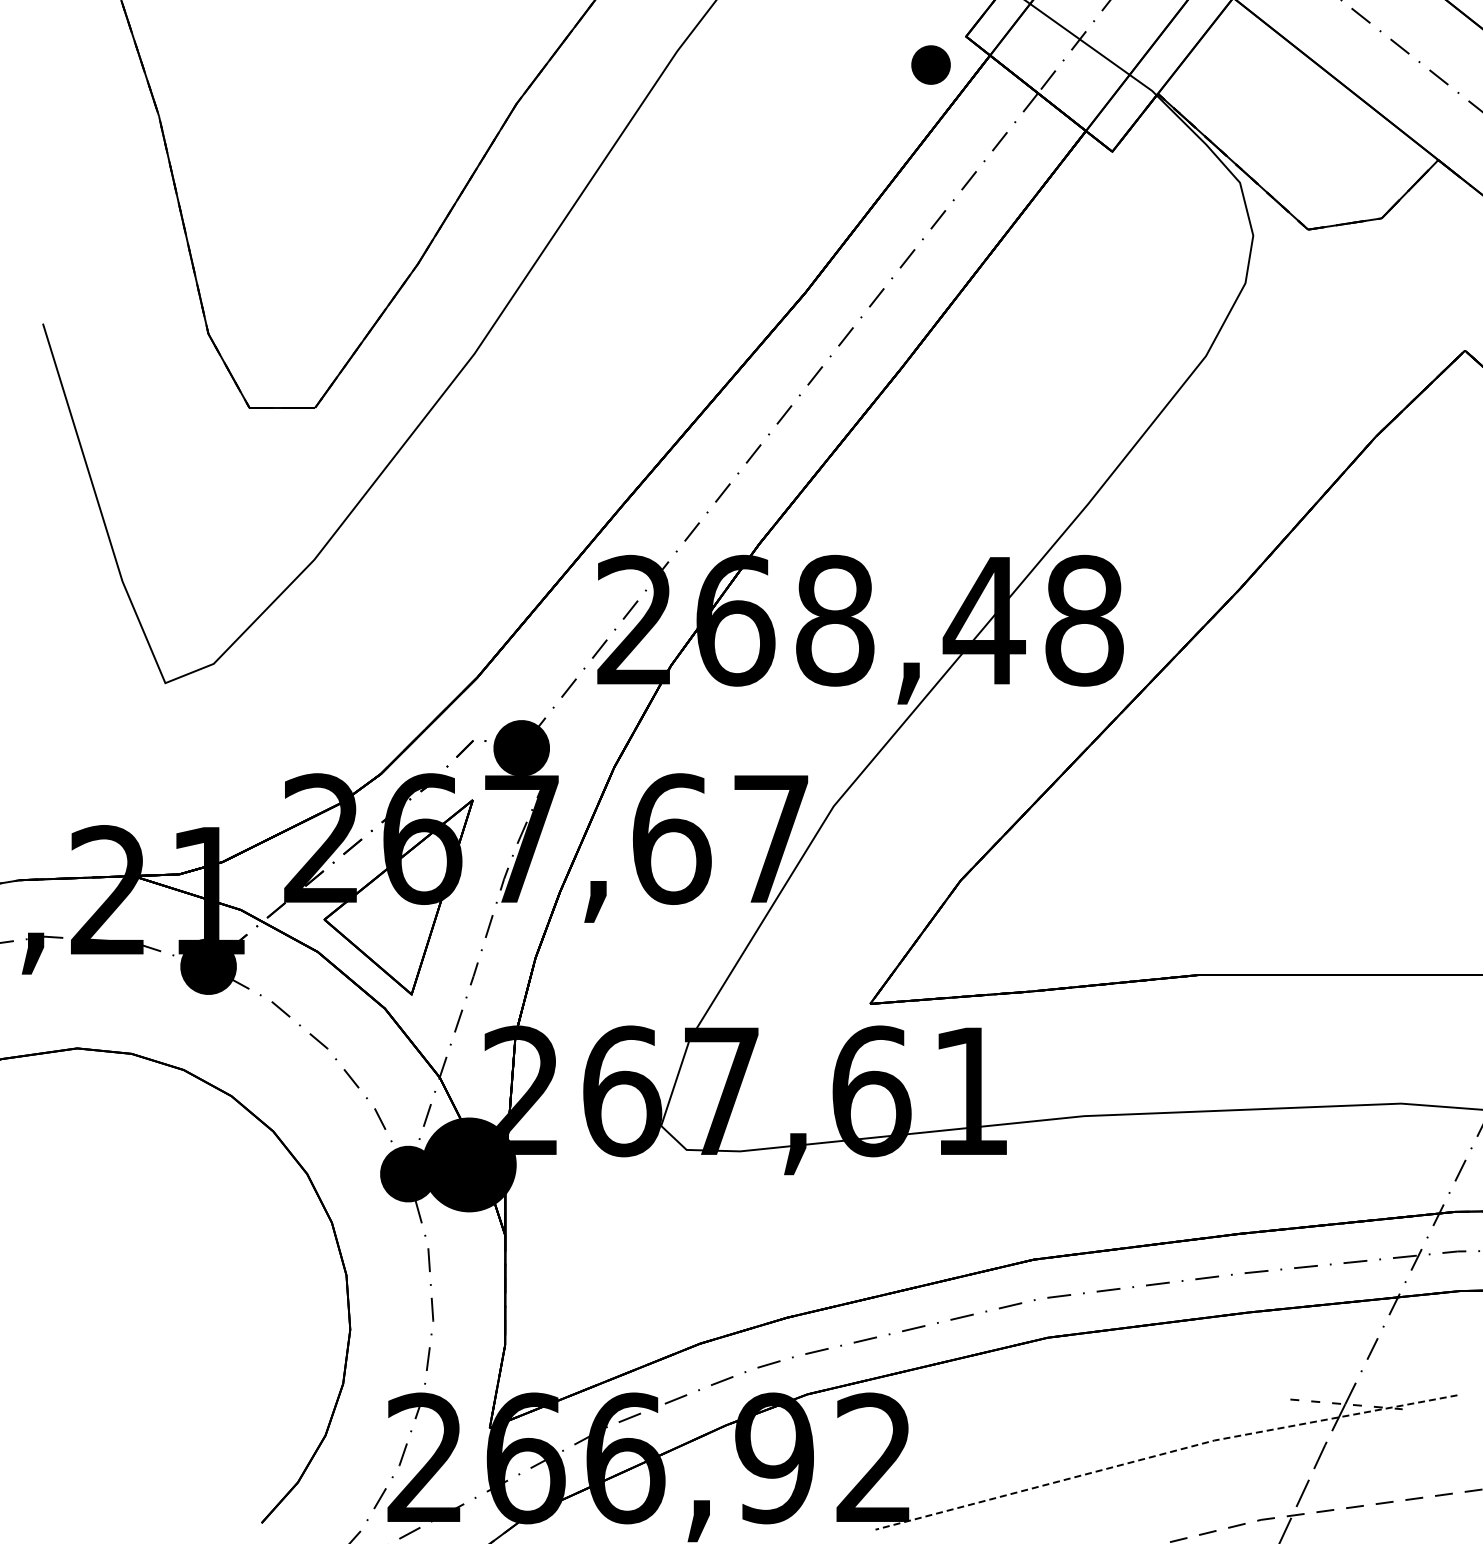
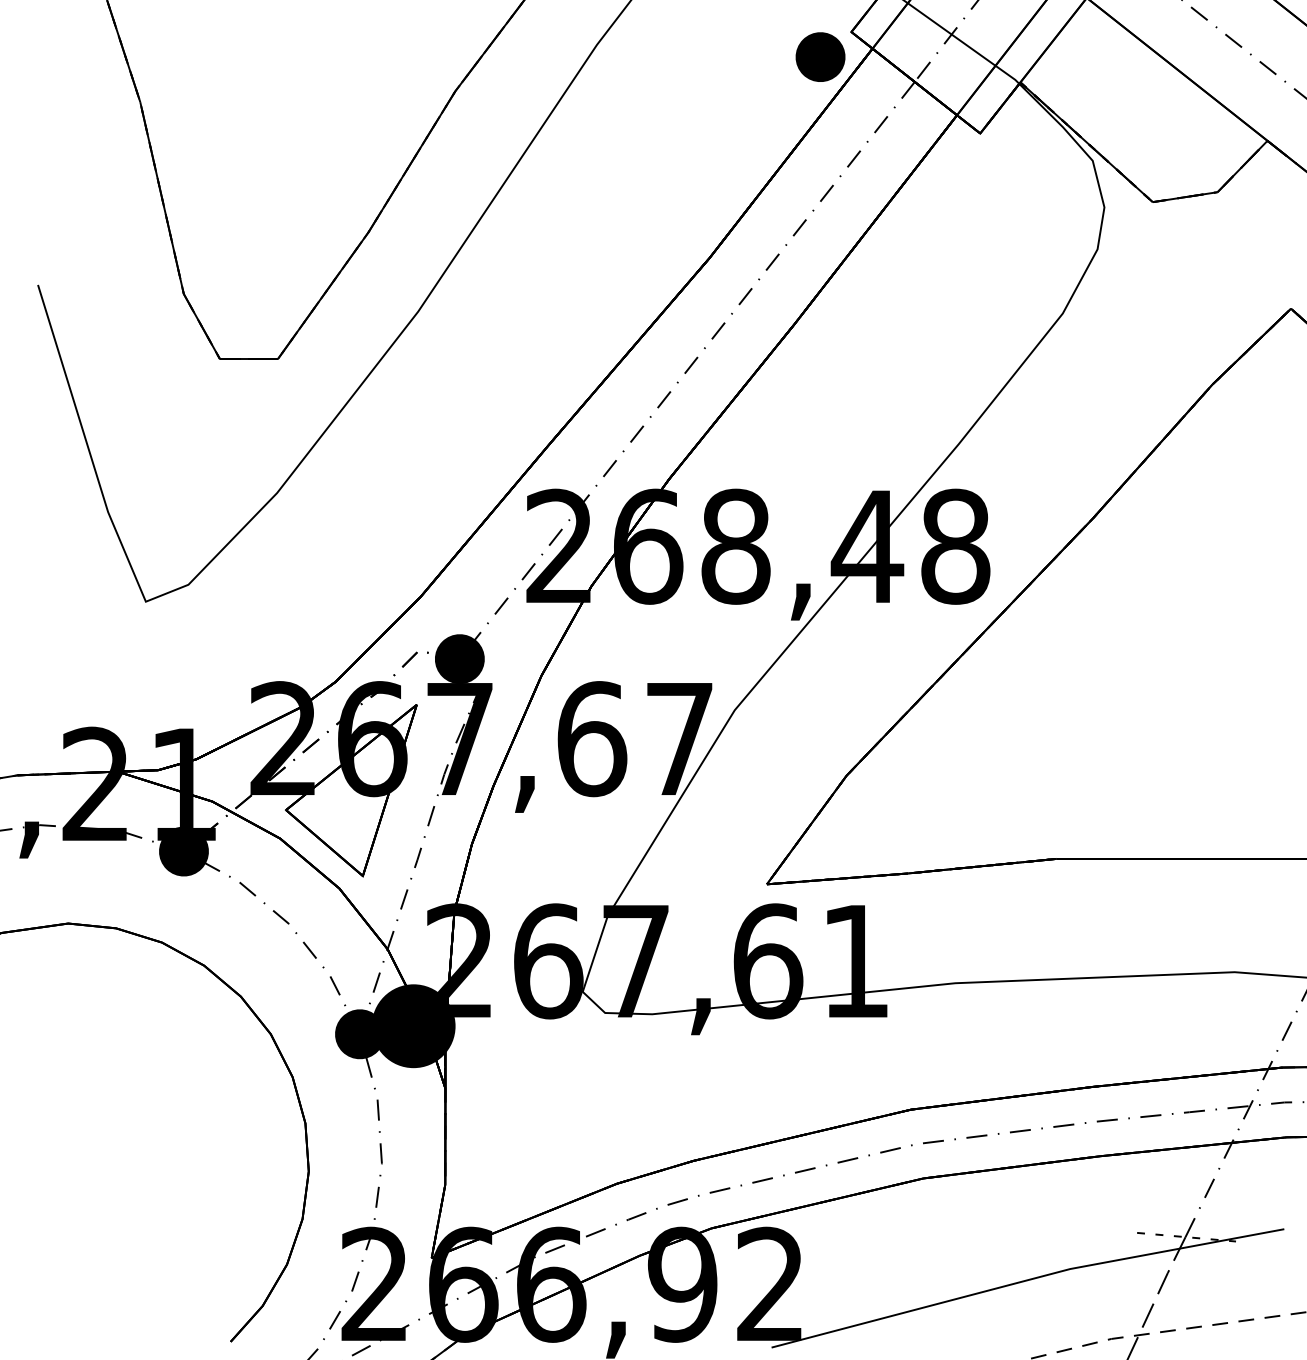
part: (930, 64) -> (820, 56), size x1.43
line: (1165, 1453) -> (1027, 1280), dashed -> solid

